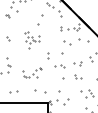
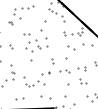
part: (31, 40) -> (35, 46), size x1.67
part: (31, 72) -> (36, 78), size x1.43

